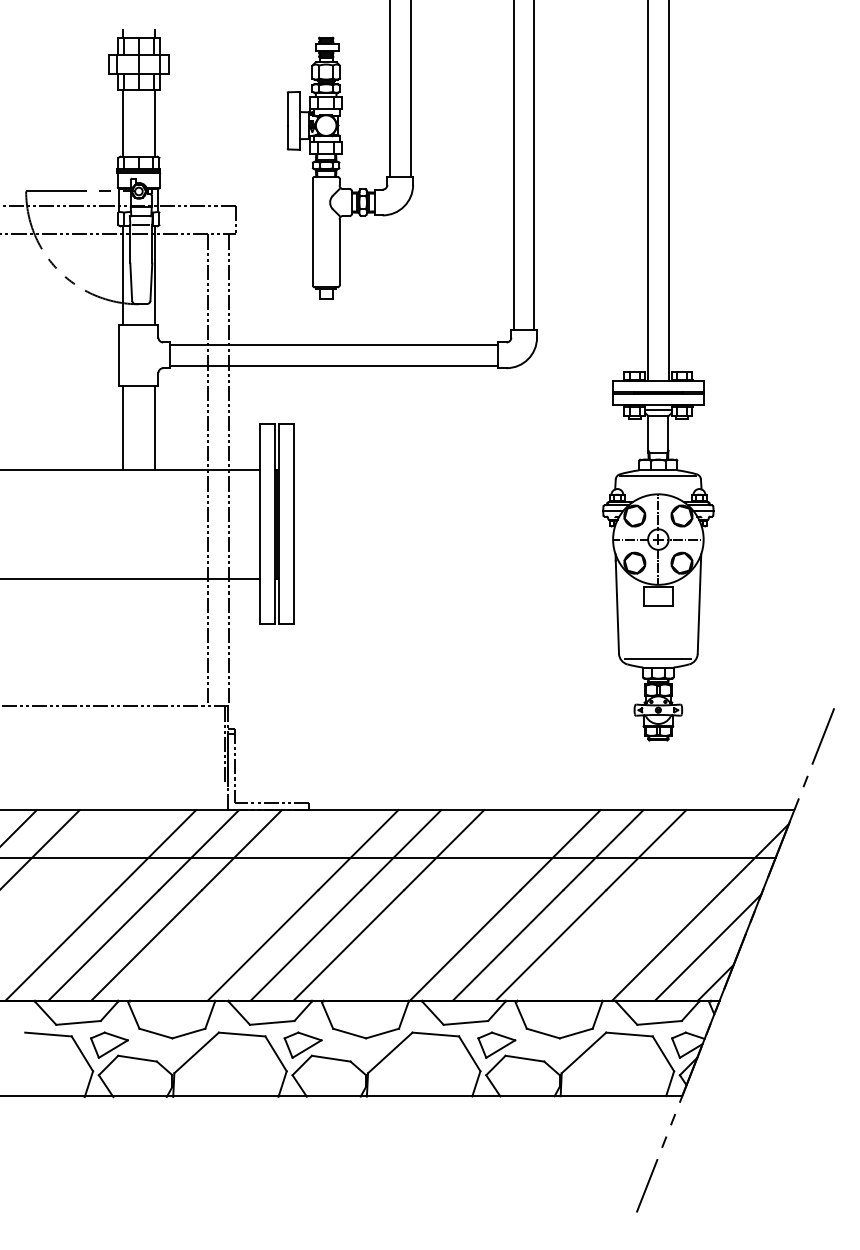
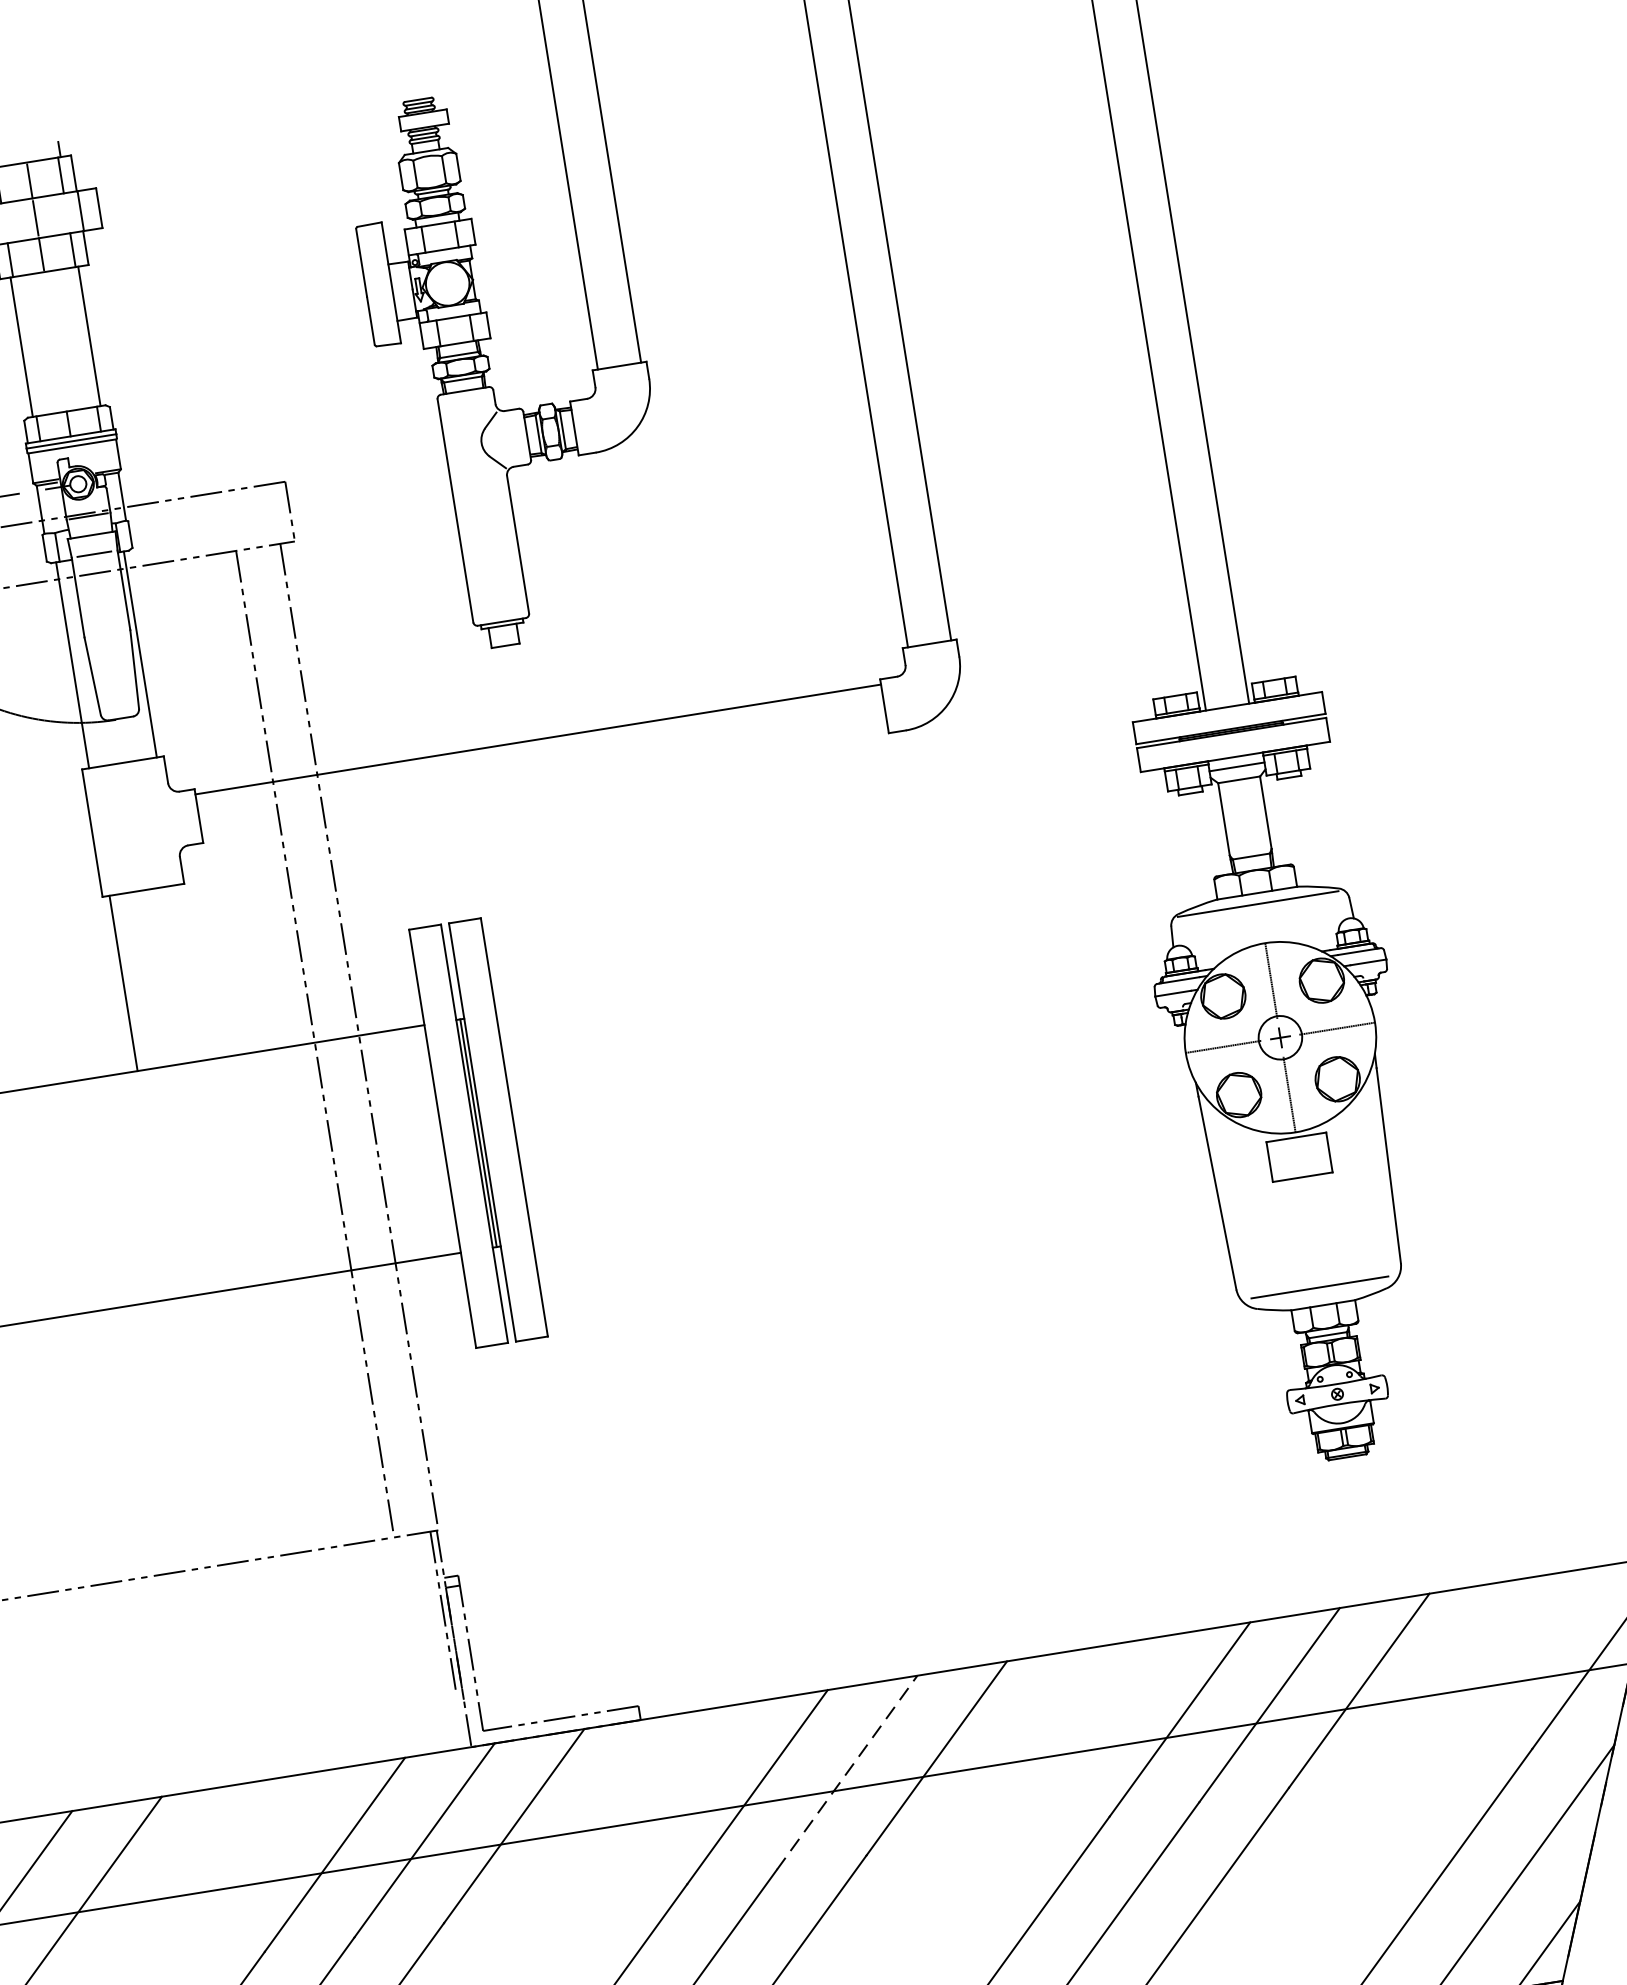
line: (334, 365) -> (545, 782), removed
line: (155, 427) -> (192, 971), removed
line: (401, 850) -> (847, 1773), solid -> dashed

